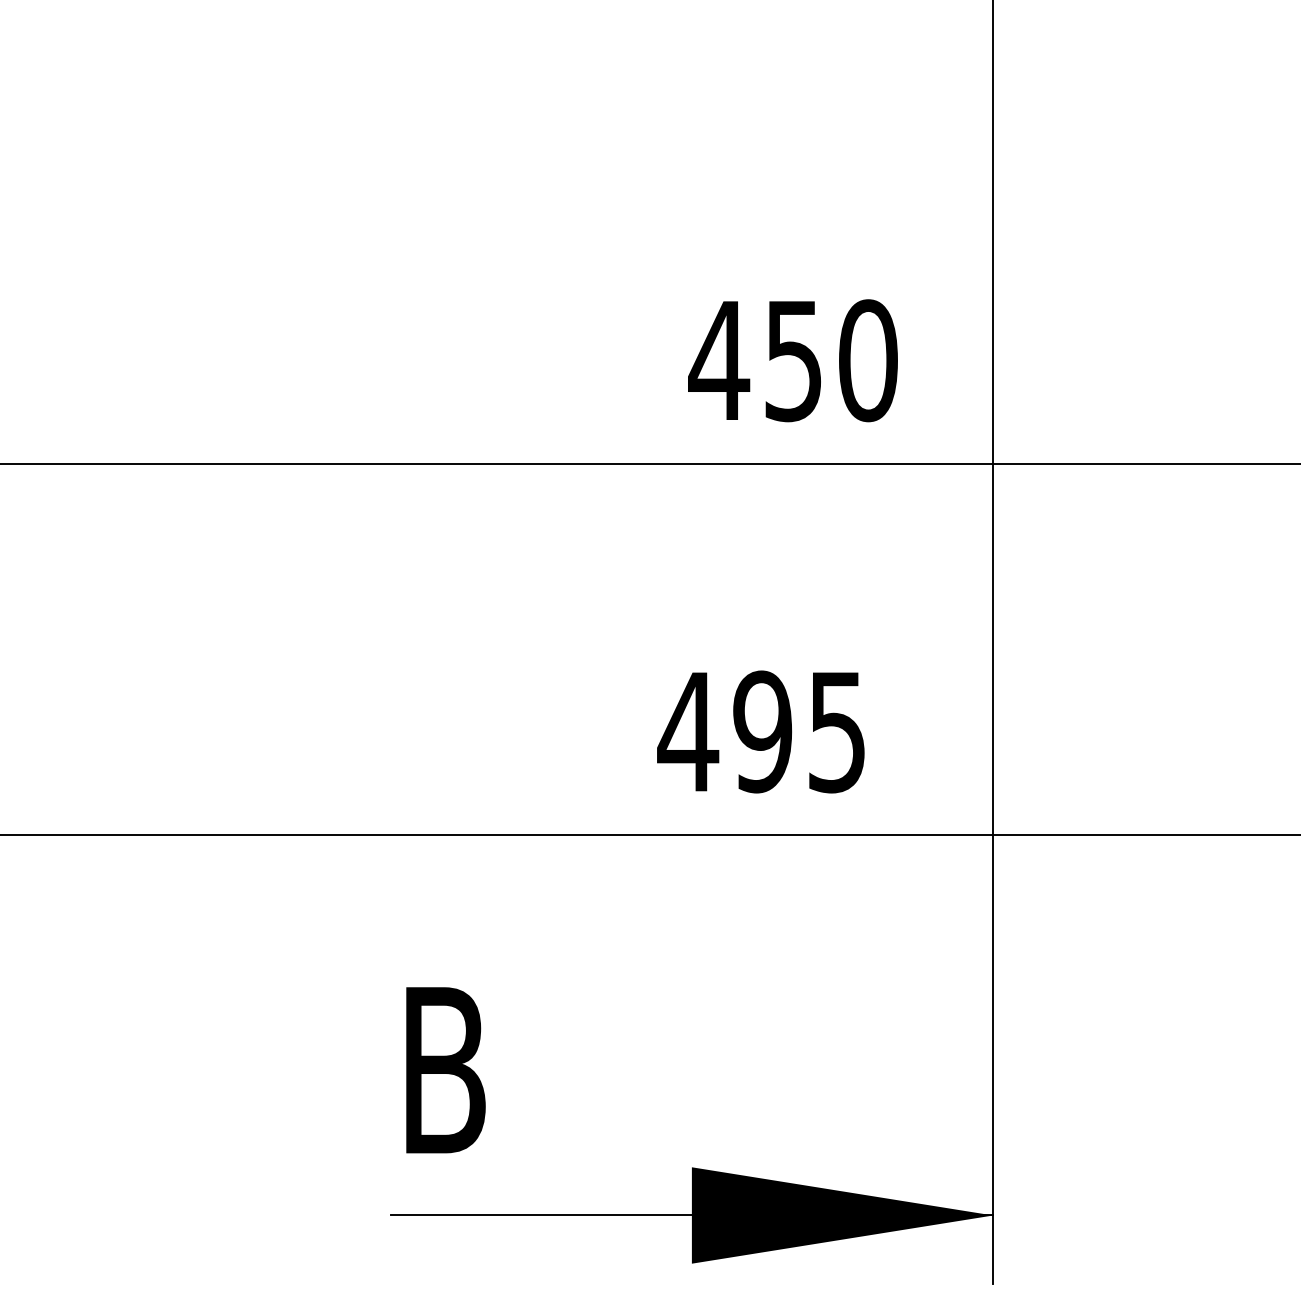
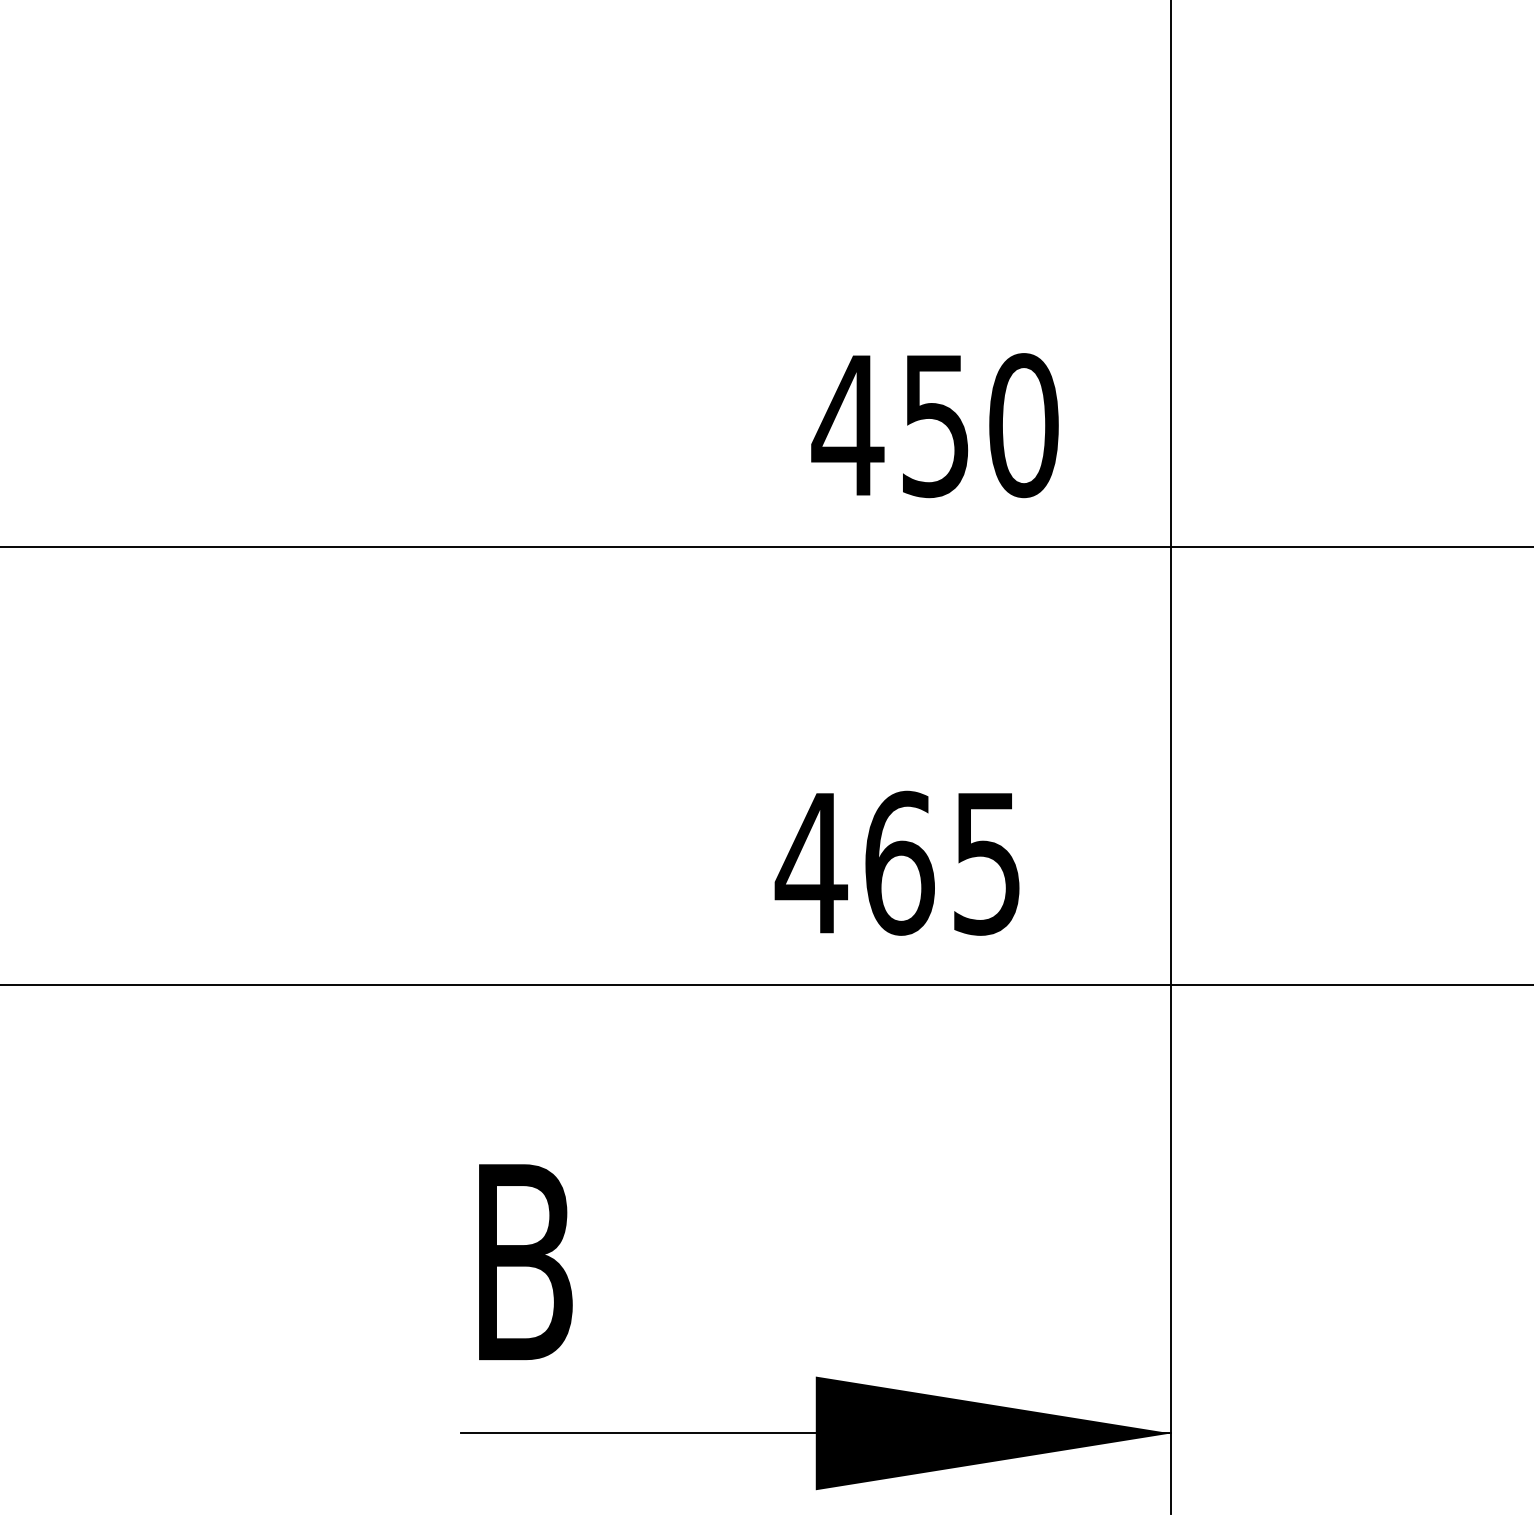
text: (762, 731) -> (899, 862), 495 -> 465

